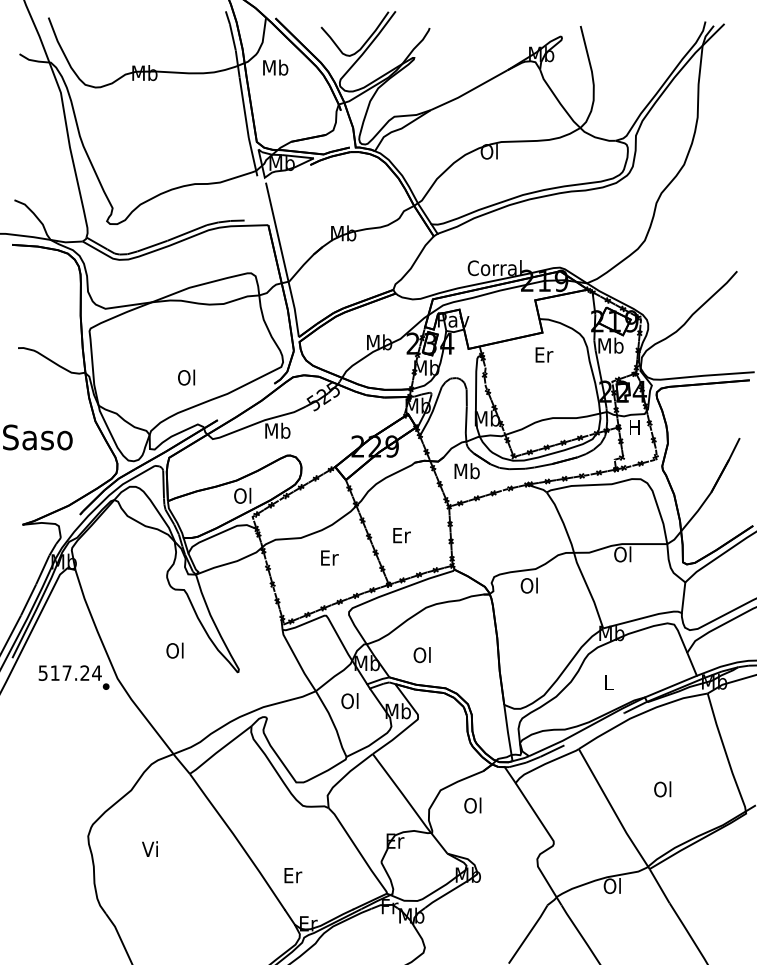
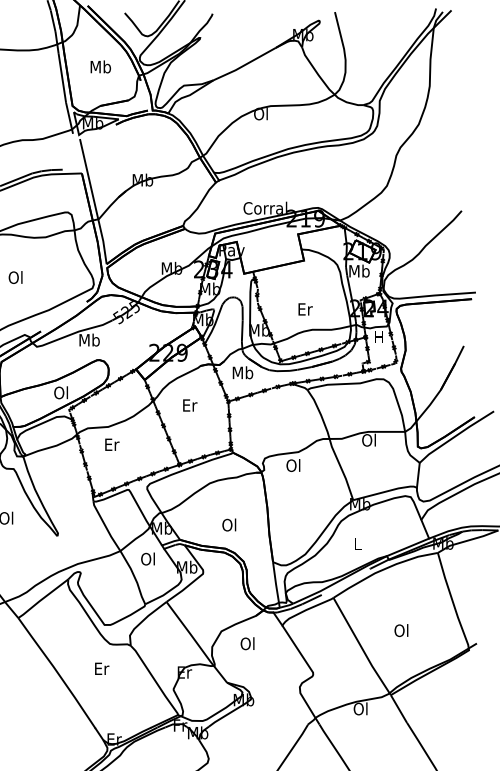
text: (275, 67) -> (100, 66), moved
text: (544, 354) -> (305, 309), moved
text: (186, 377) -> (15, 277), moved
text: (401, 535) -> (189, 405), moved
text: (329, 557) -> (112, 444), moved
text: (421, 655) -> (228, 525), moved
text: (293, 875) -> (102, 668), moved

